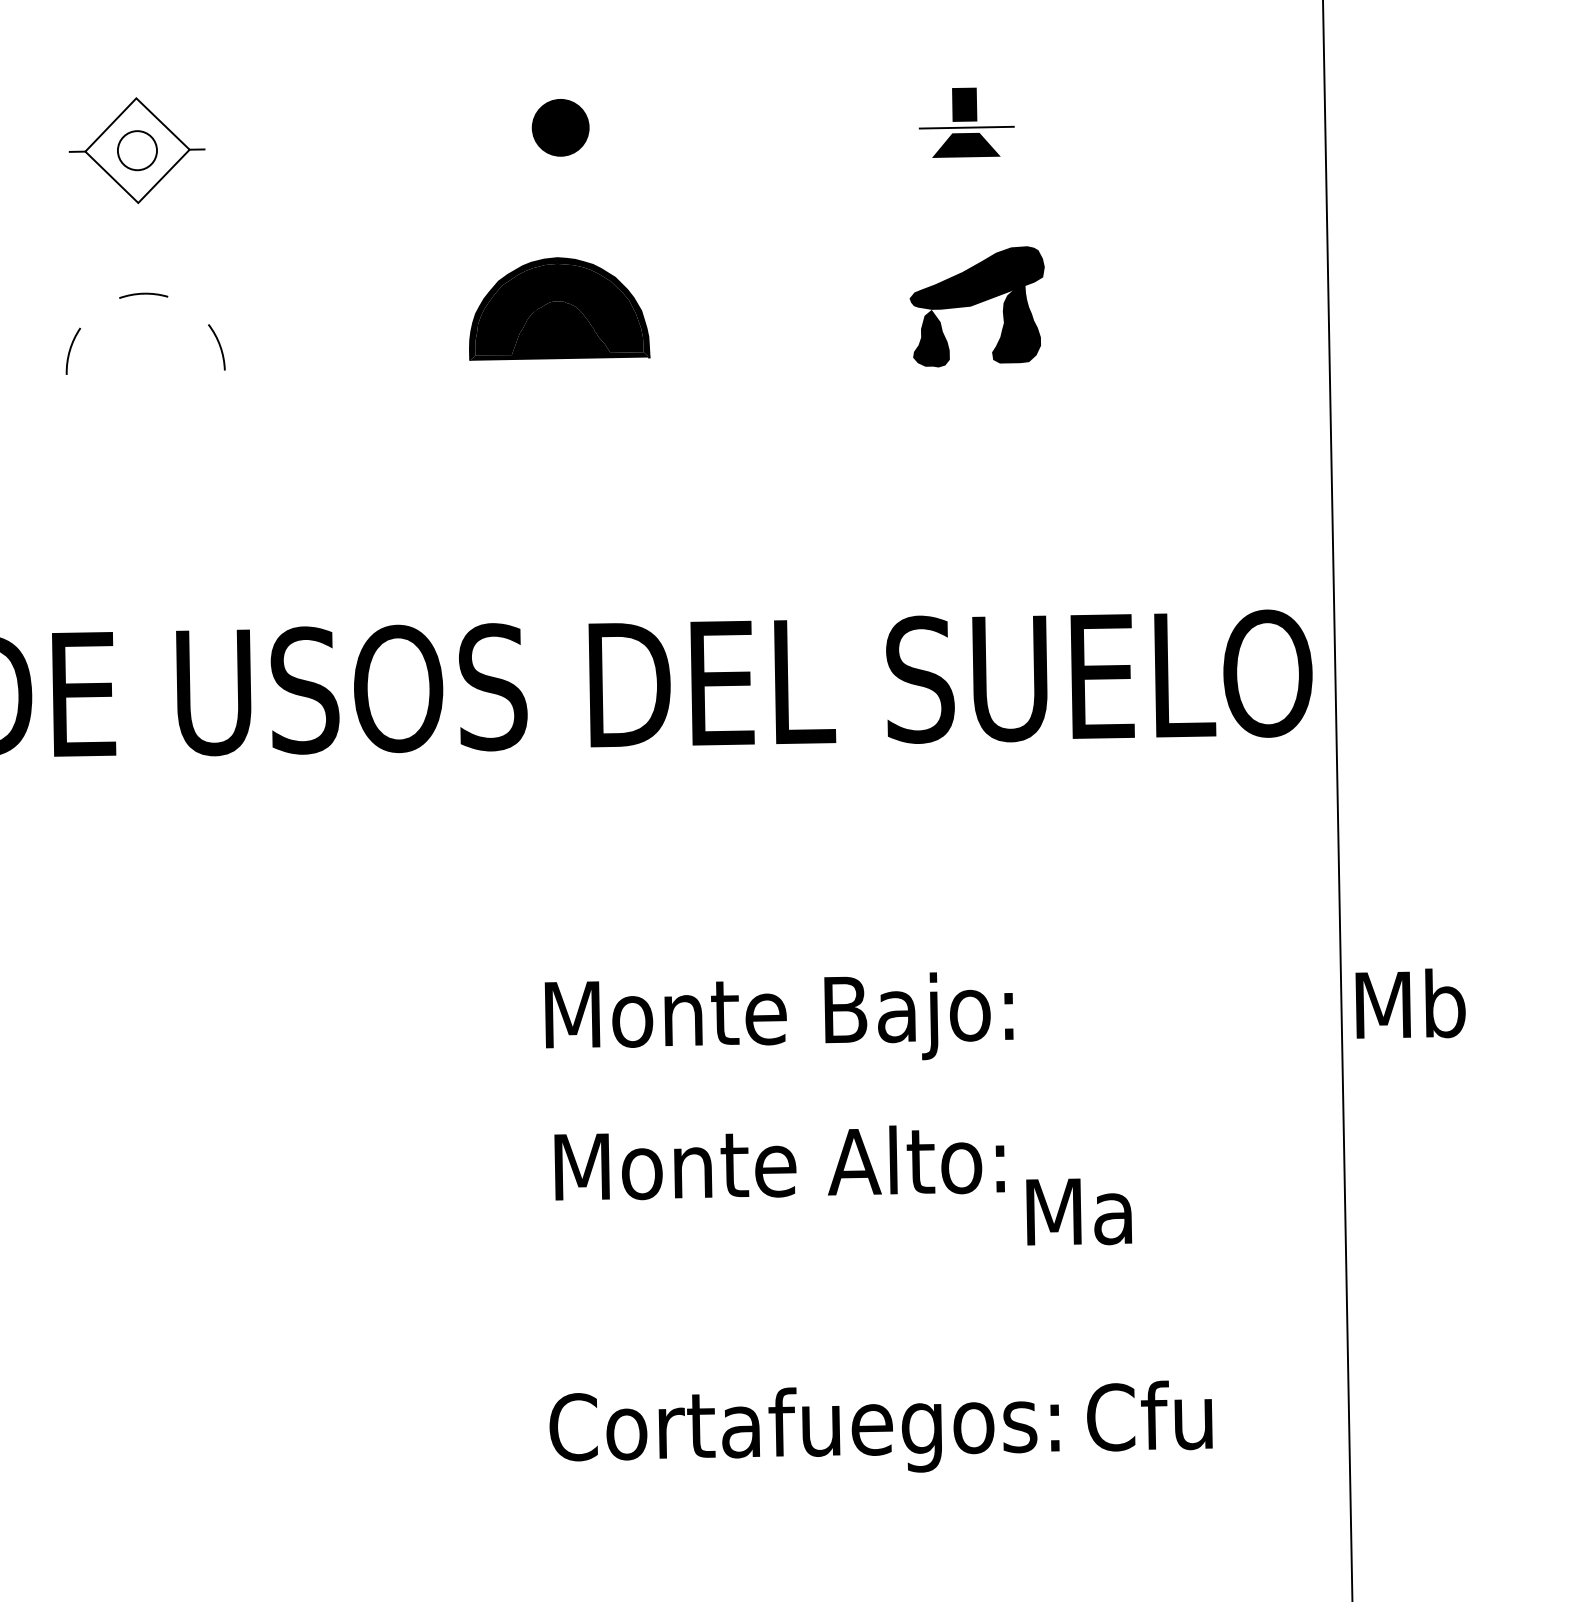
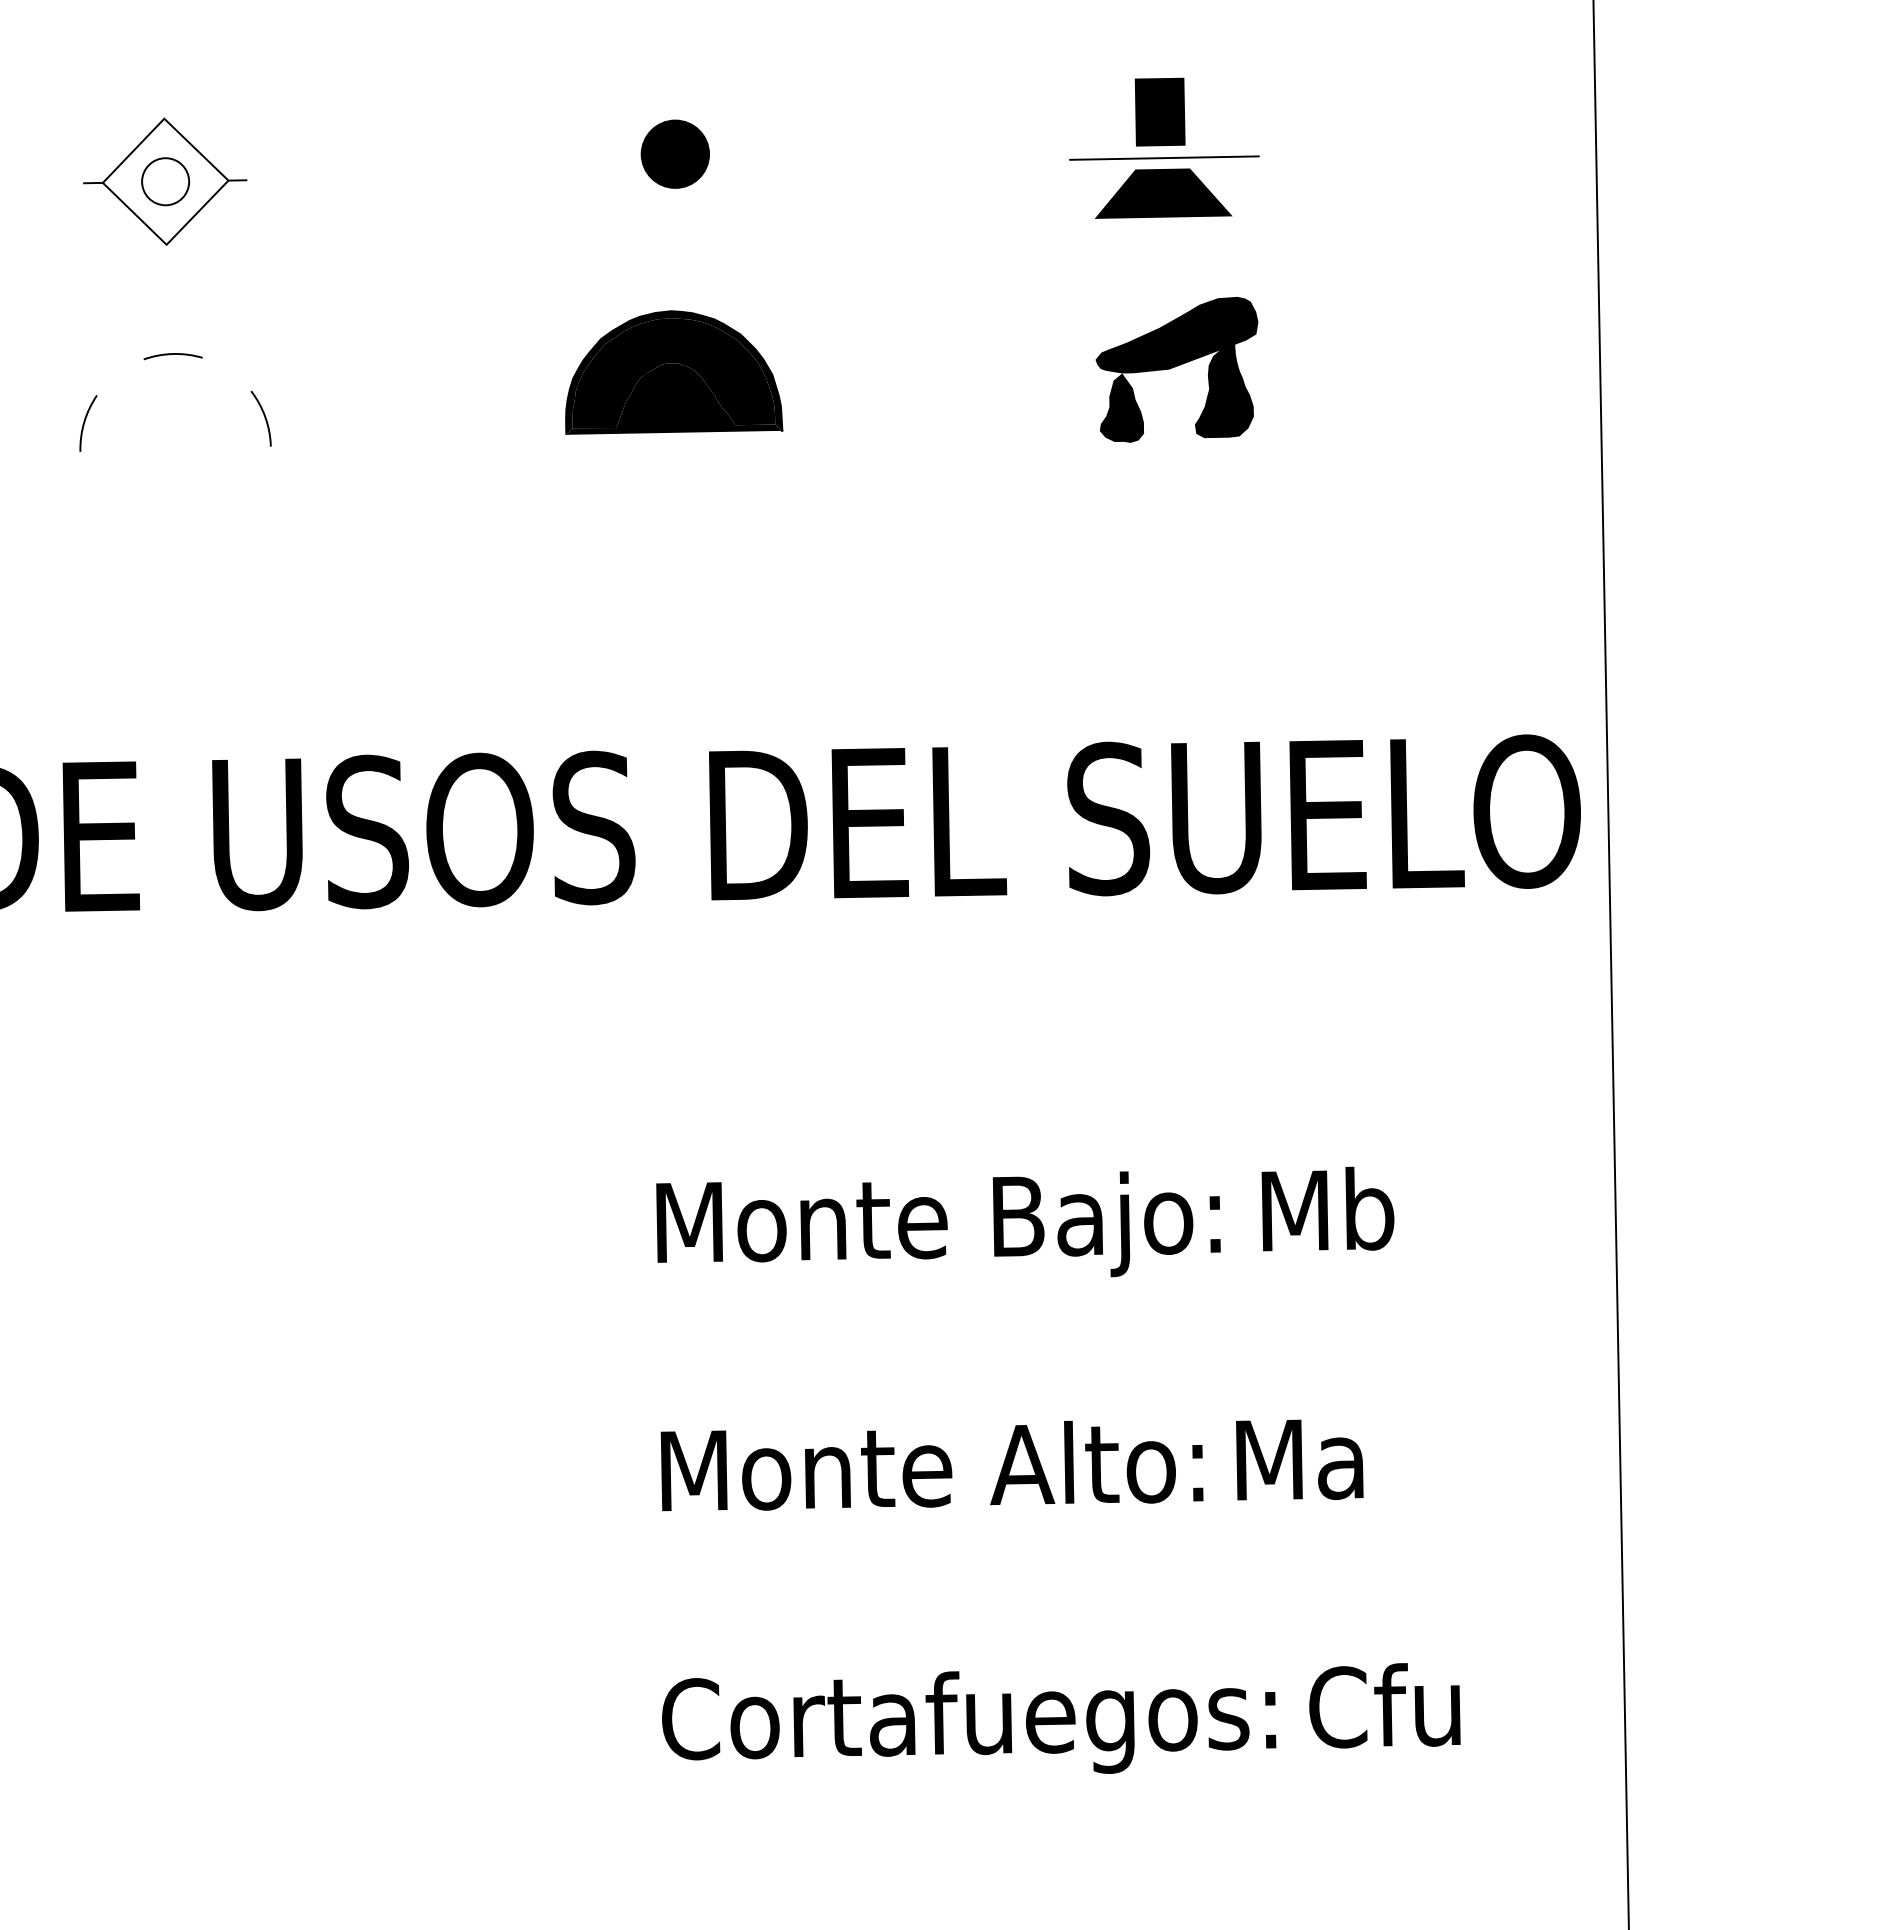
part: (966, 122) -> (1164, 147), size x1.67
text: (1410, 1003) -> (1327, 1208), moved
text: (779, 1162) -> (931, 1465), moved

